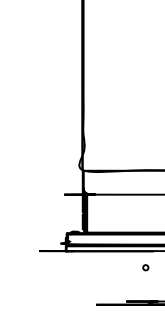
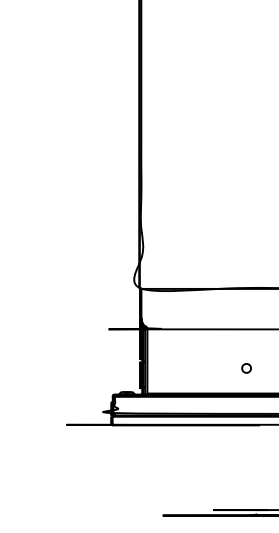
part: (145, 267) -> (246, 367), moved

